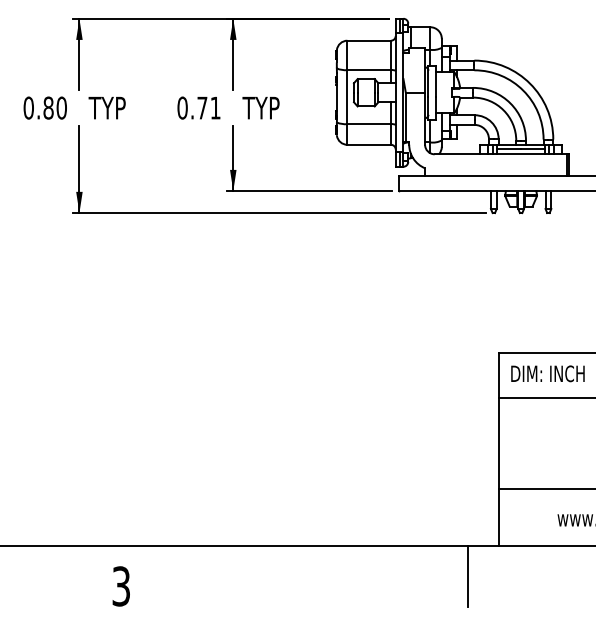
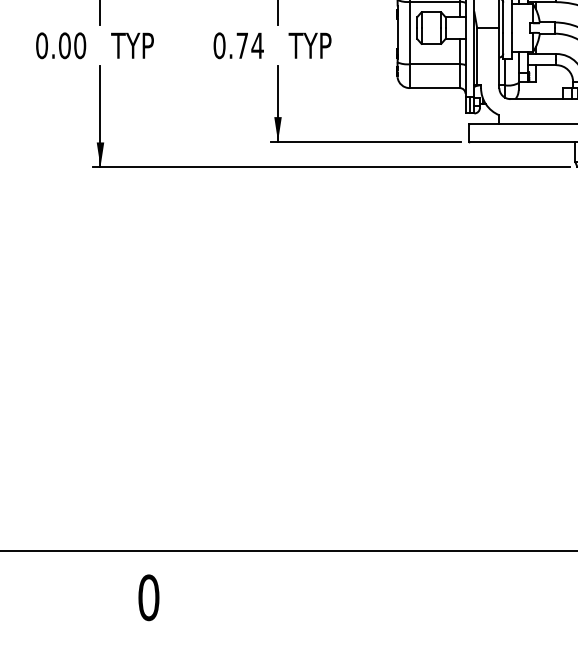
text: (215, 107) -> (257, 45), 0.71 -> 0.74
text: (48, 108) -> (64, 46), 0.80 -> 0.00
line: (467, 576) -> (548, 586), removed
text: (121, 586) -> (149, 597), 3 -> 0

